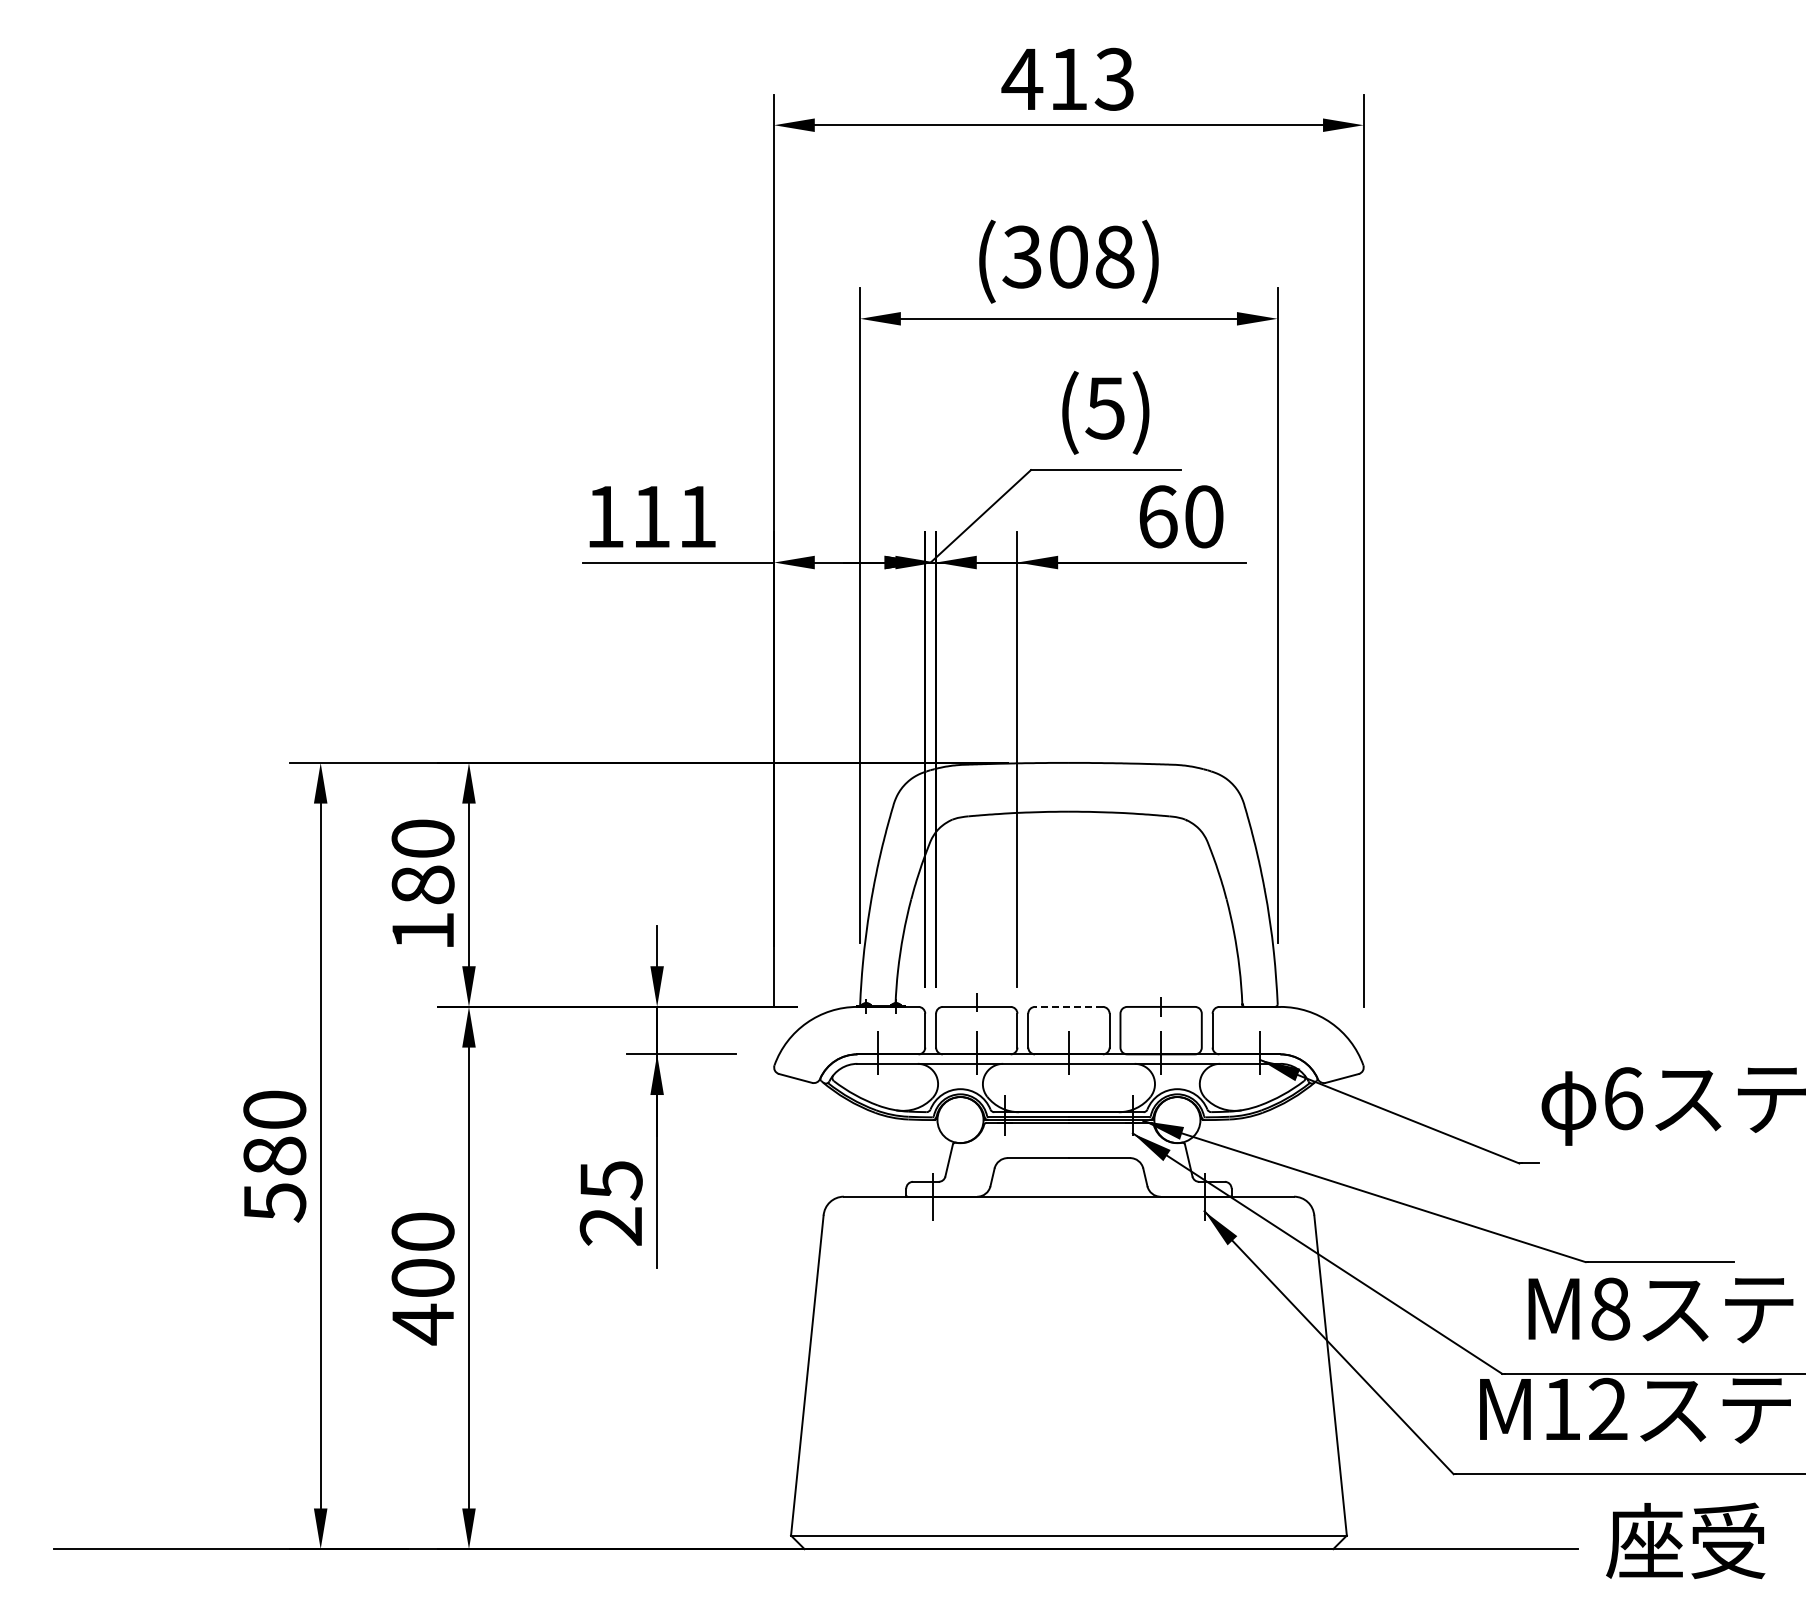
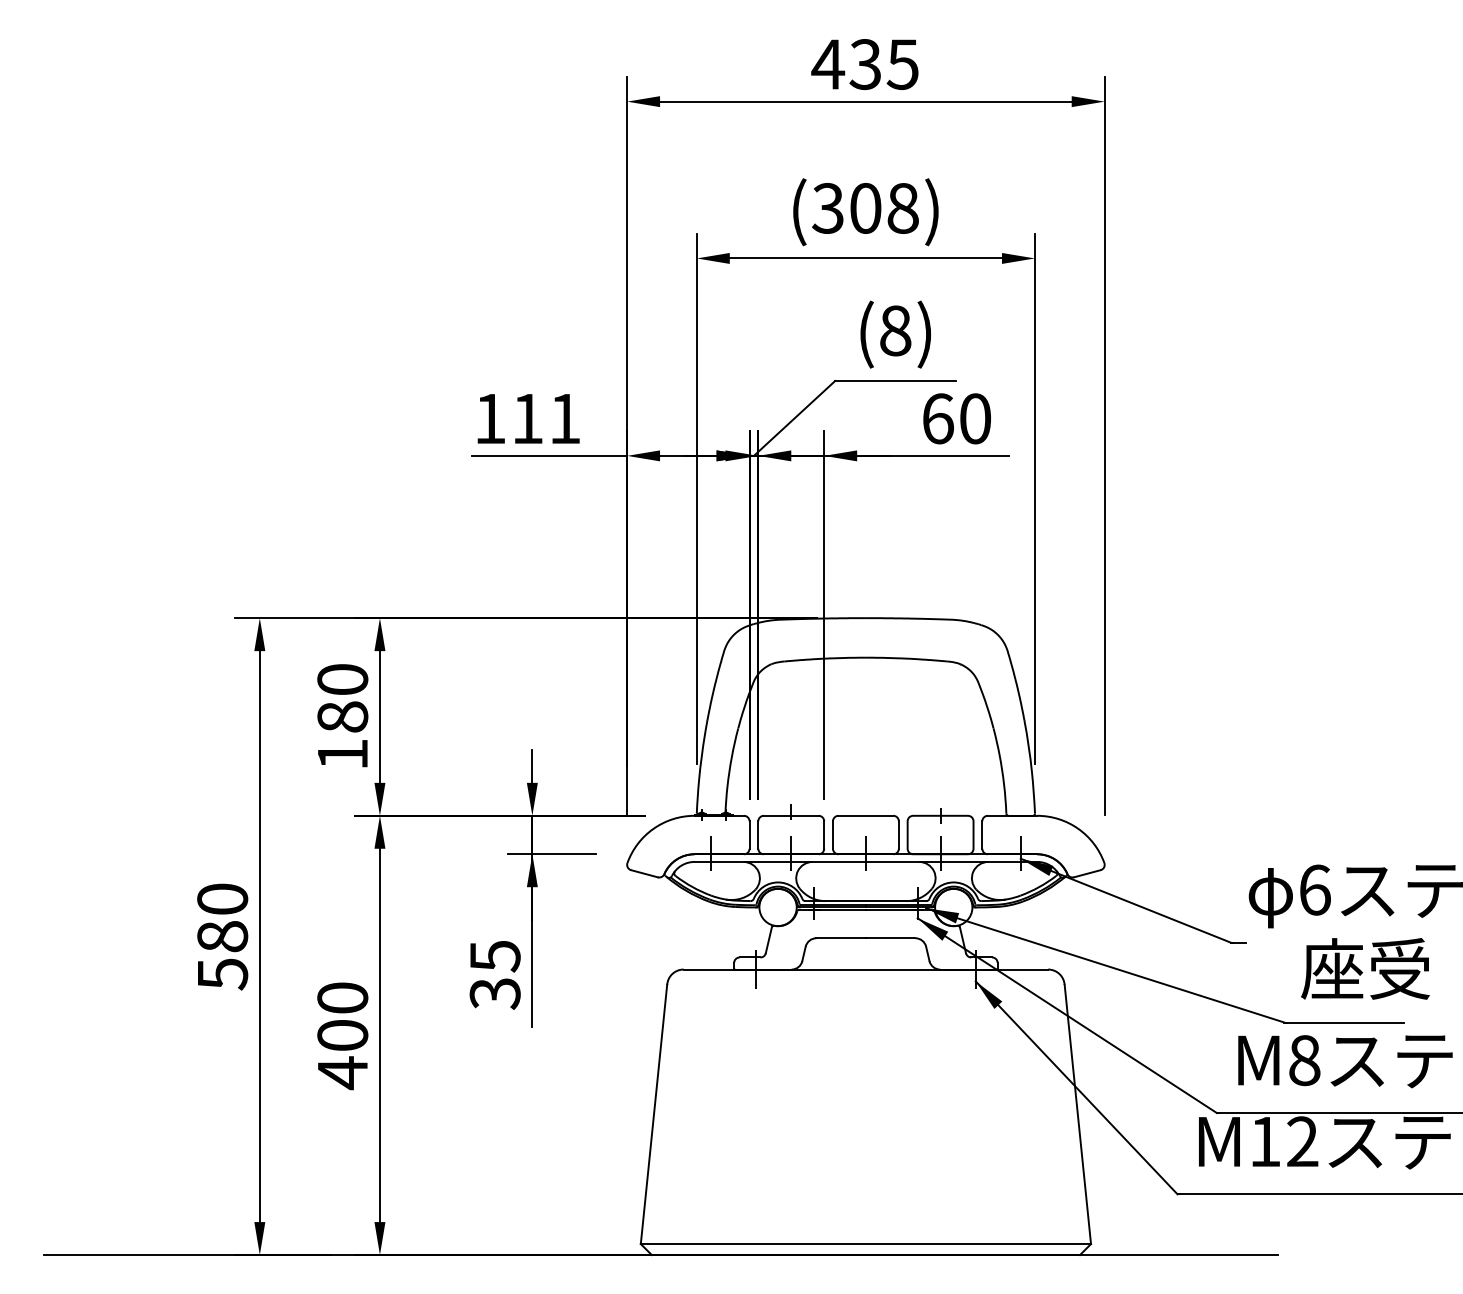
text: (1090, 78) -> (883, 63), 413 -> 435
text: (1105, 407) -> (895, 330), (5) -> (8)
line: (1068, 1006) -> (865, 815), dashed -> solid
text: (611, 1226) -> (495, 993), 25 -> 35
text: (1685, 1540) -> (1365, 968), moved

